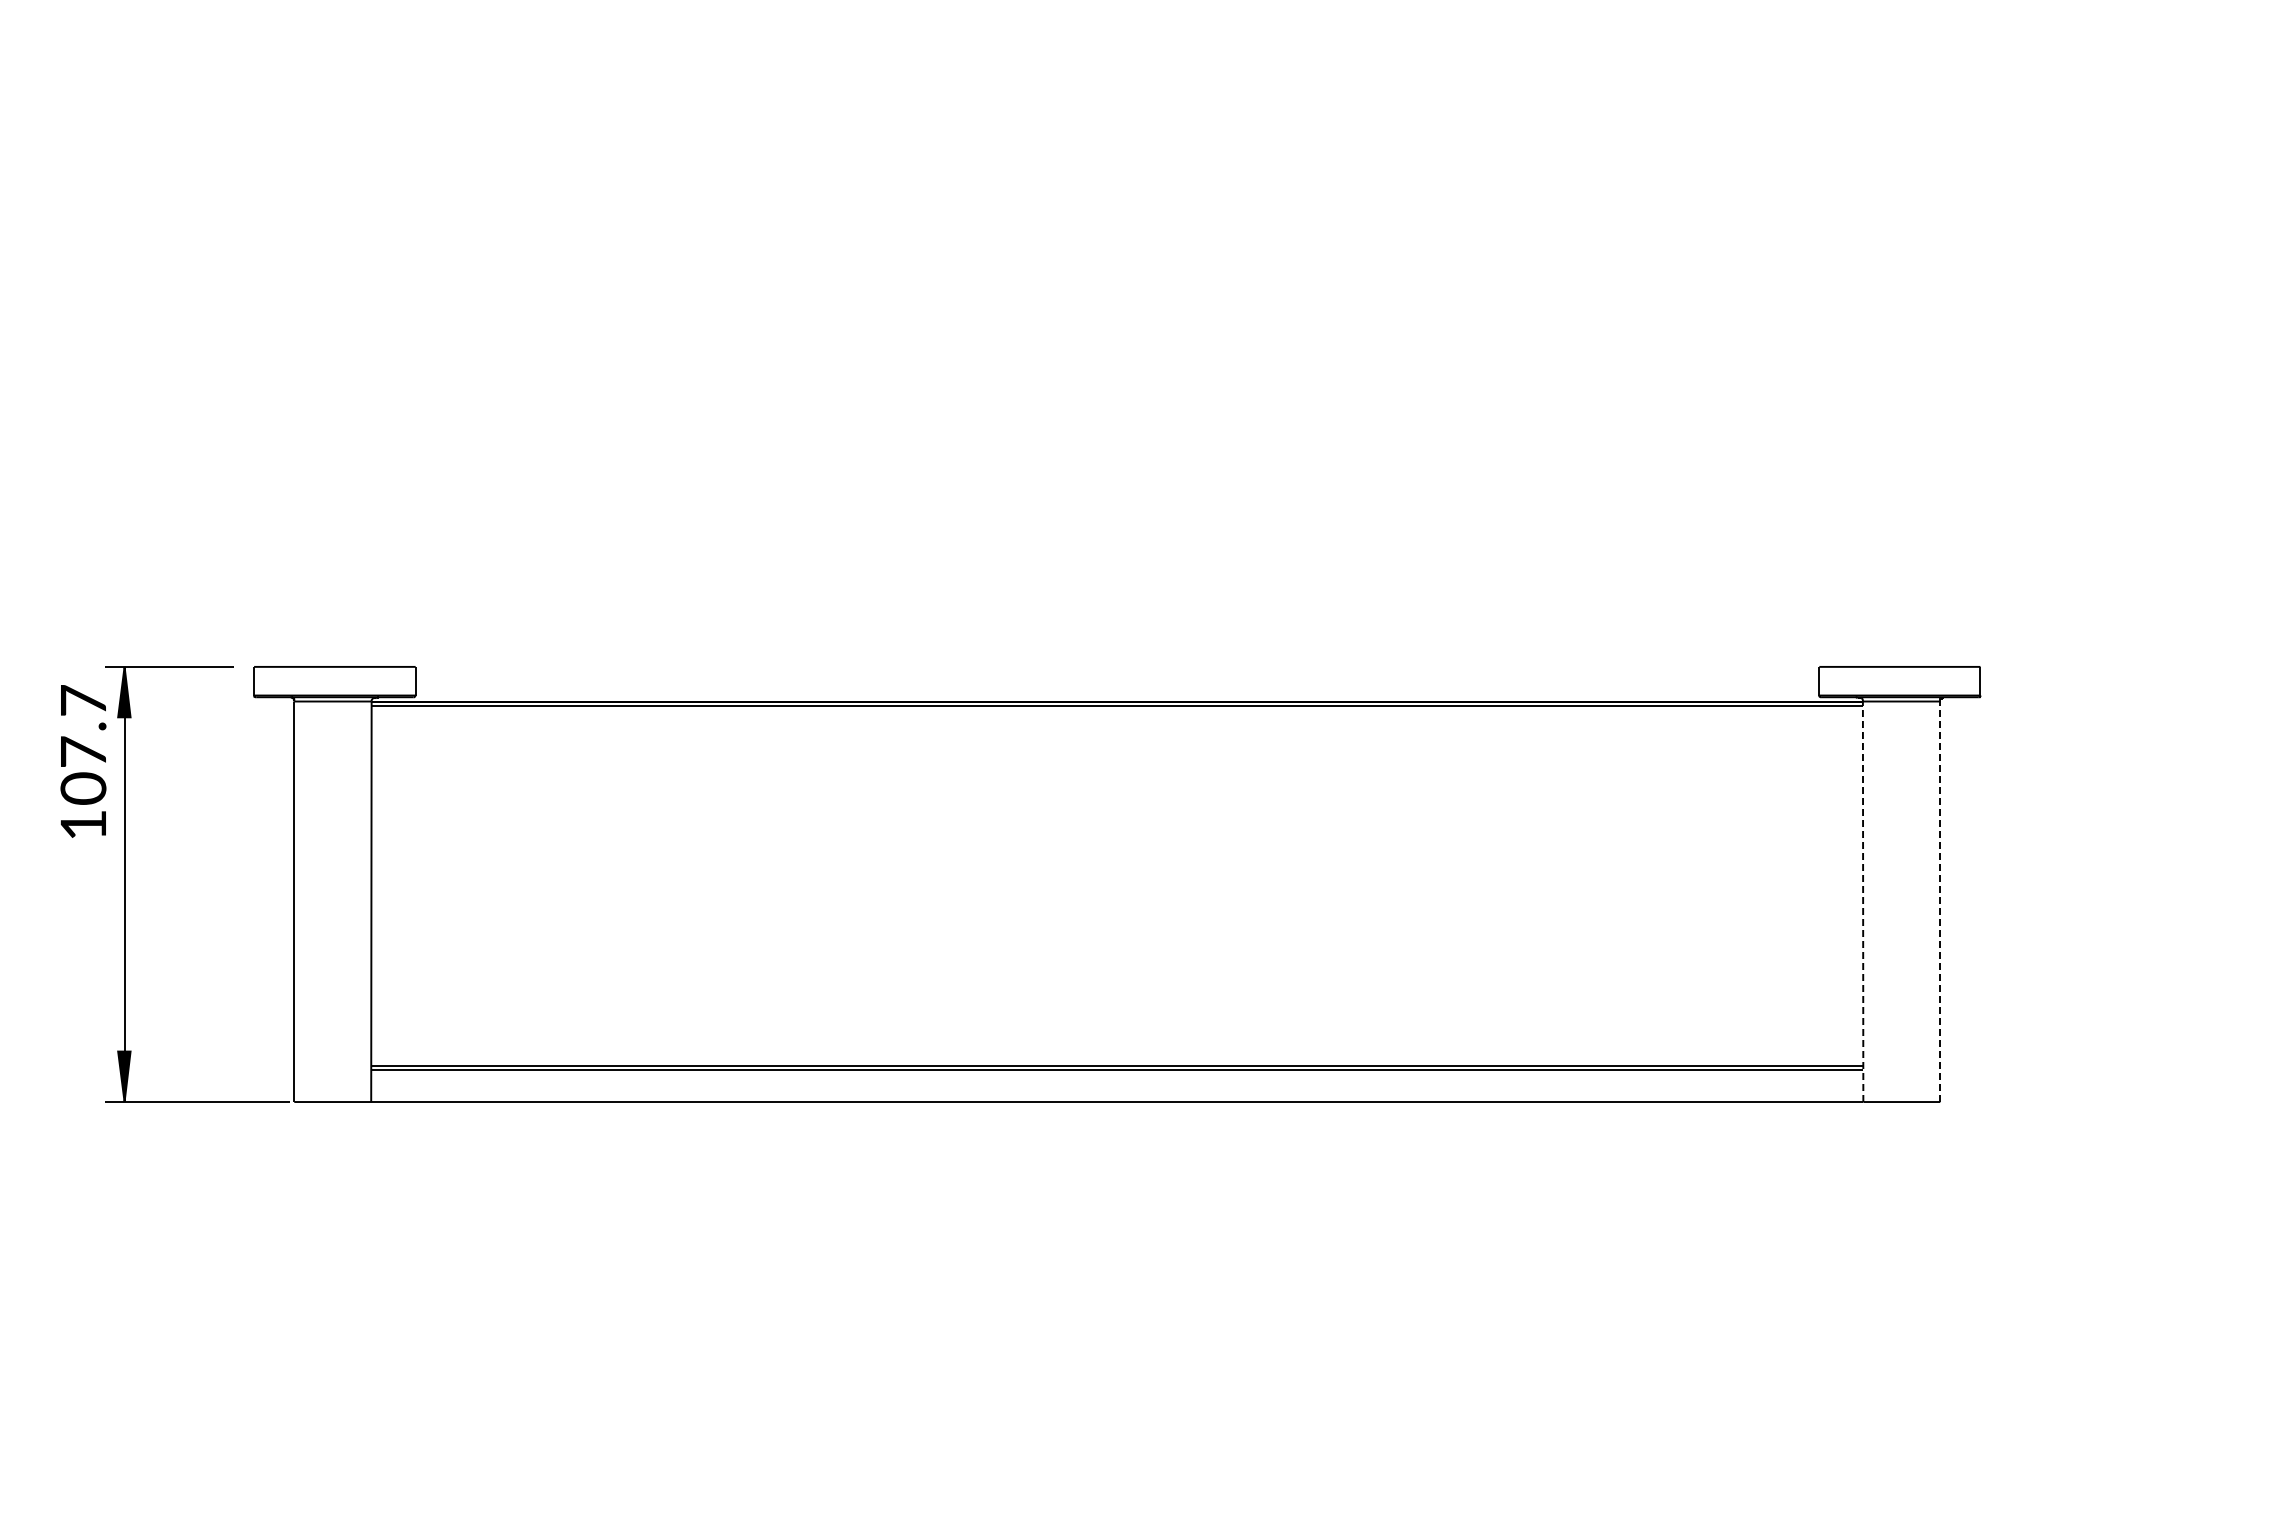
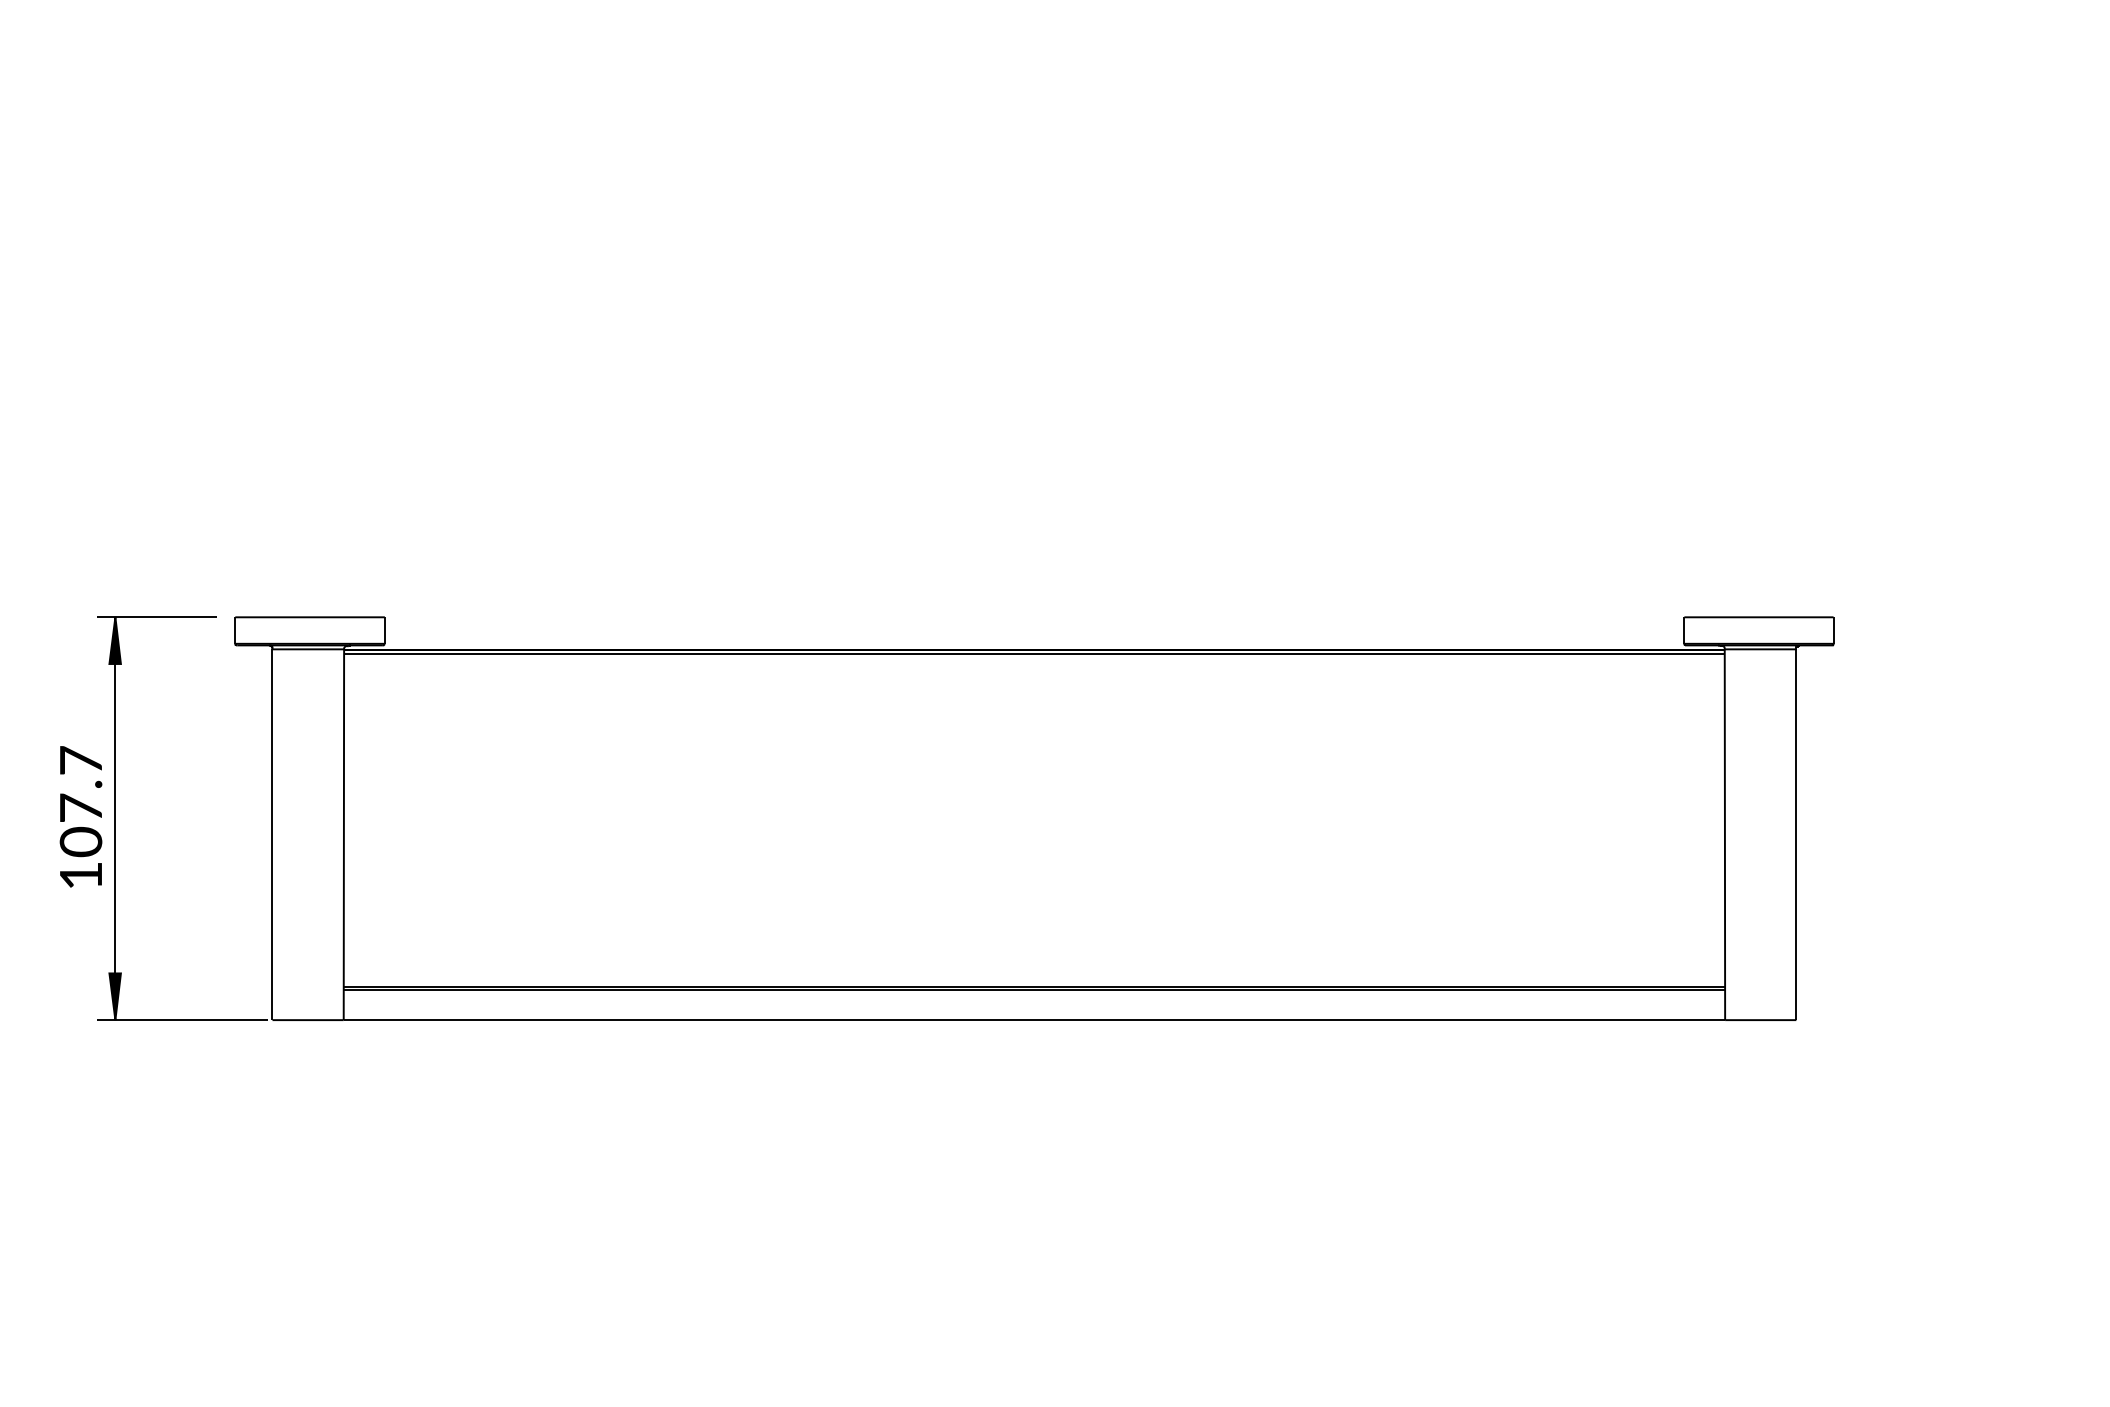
text: (83, 761) -> (81, 816), moved
line: (1863, 901) -> (1725, 834), dashed -> solid
line: (1940, 901) -> (1796, 834), dashed -> solid

